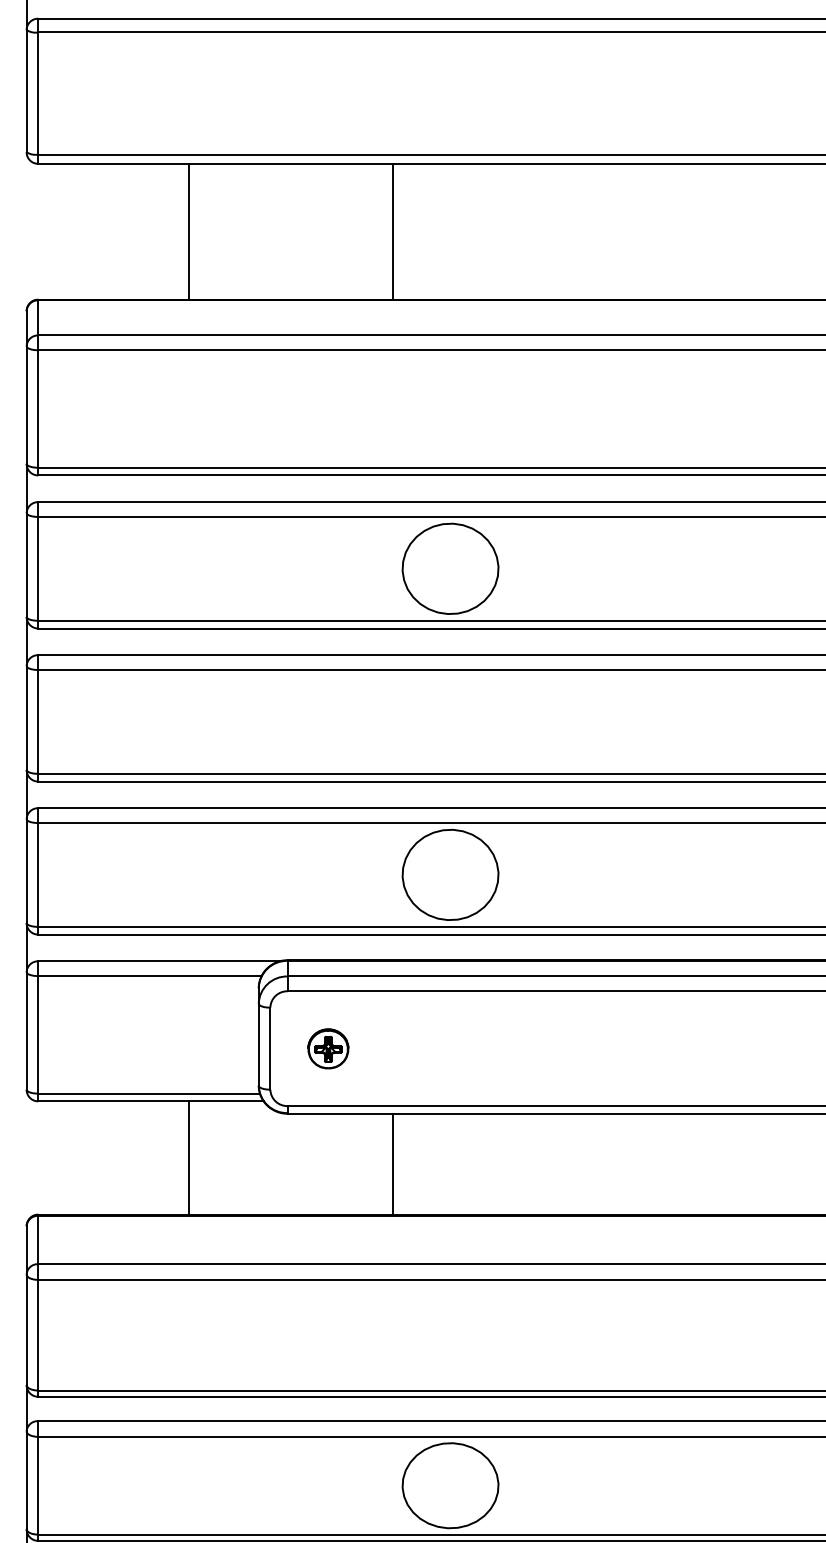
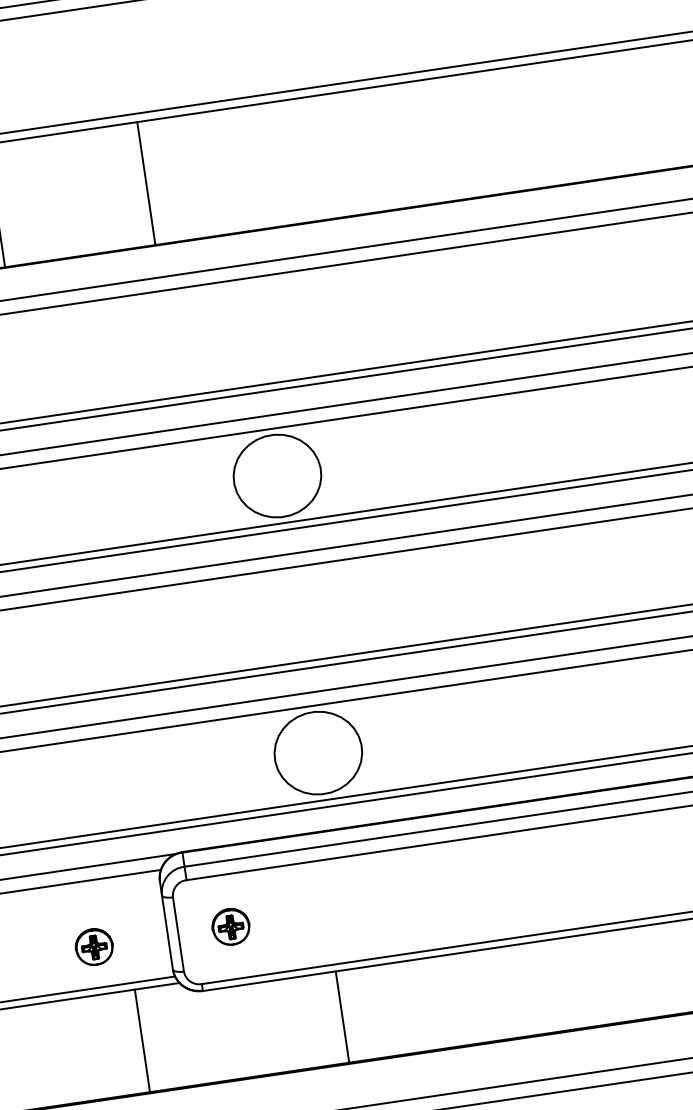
line: (392, 231) -> (146, 183), moved
part: (177, 1048) -> (94, 946), added
line: (189, 1157) -> (142, 1040), moved
line: (392, 1163) -> (342, 1016), moved

